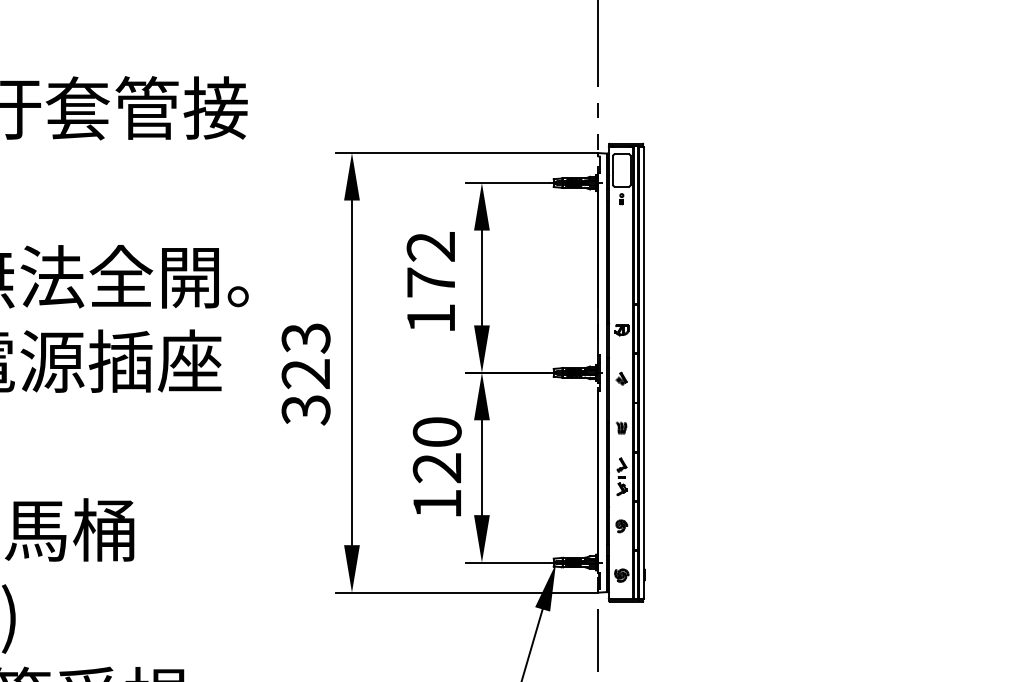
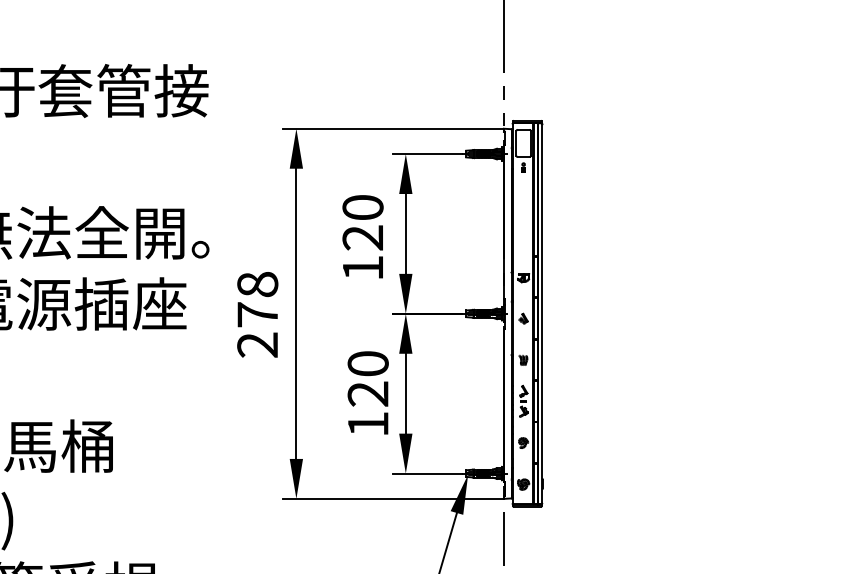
text: (430, 264) -> (362, 222), 172 -> 120
text: (305, 374) -> (257, 315), 323 -> 278

